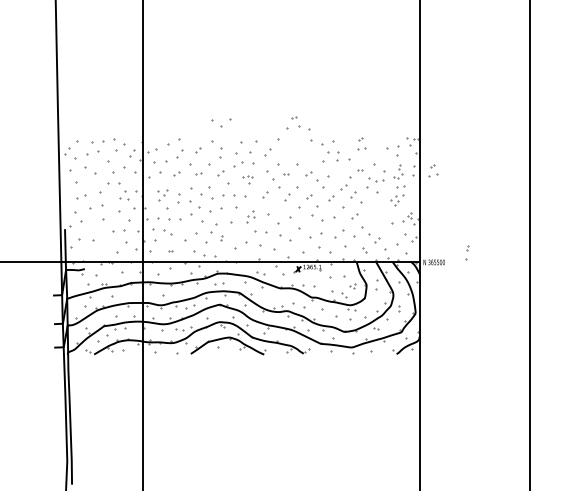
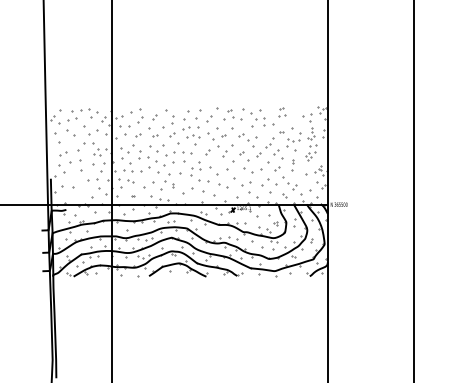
part: (220, 122) -> (172, 95), removed
part: (297, 122) -> (232, 114), moved
part: (433, 171) -> (338, 133), removed
part: (247, 178) -> (193, 139), size x1.67
part: (163, 194) -> (127, 151), size x1.67
part: (250, 216) -> (195, 168), size x1.67
part: (466, 253) -> (292, 165), moved

